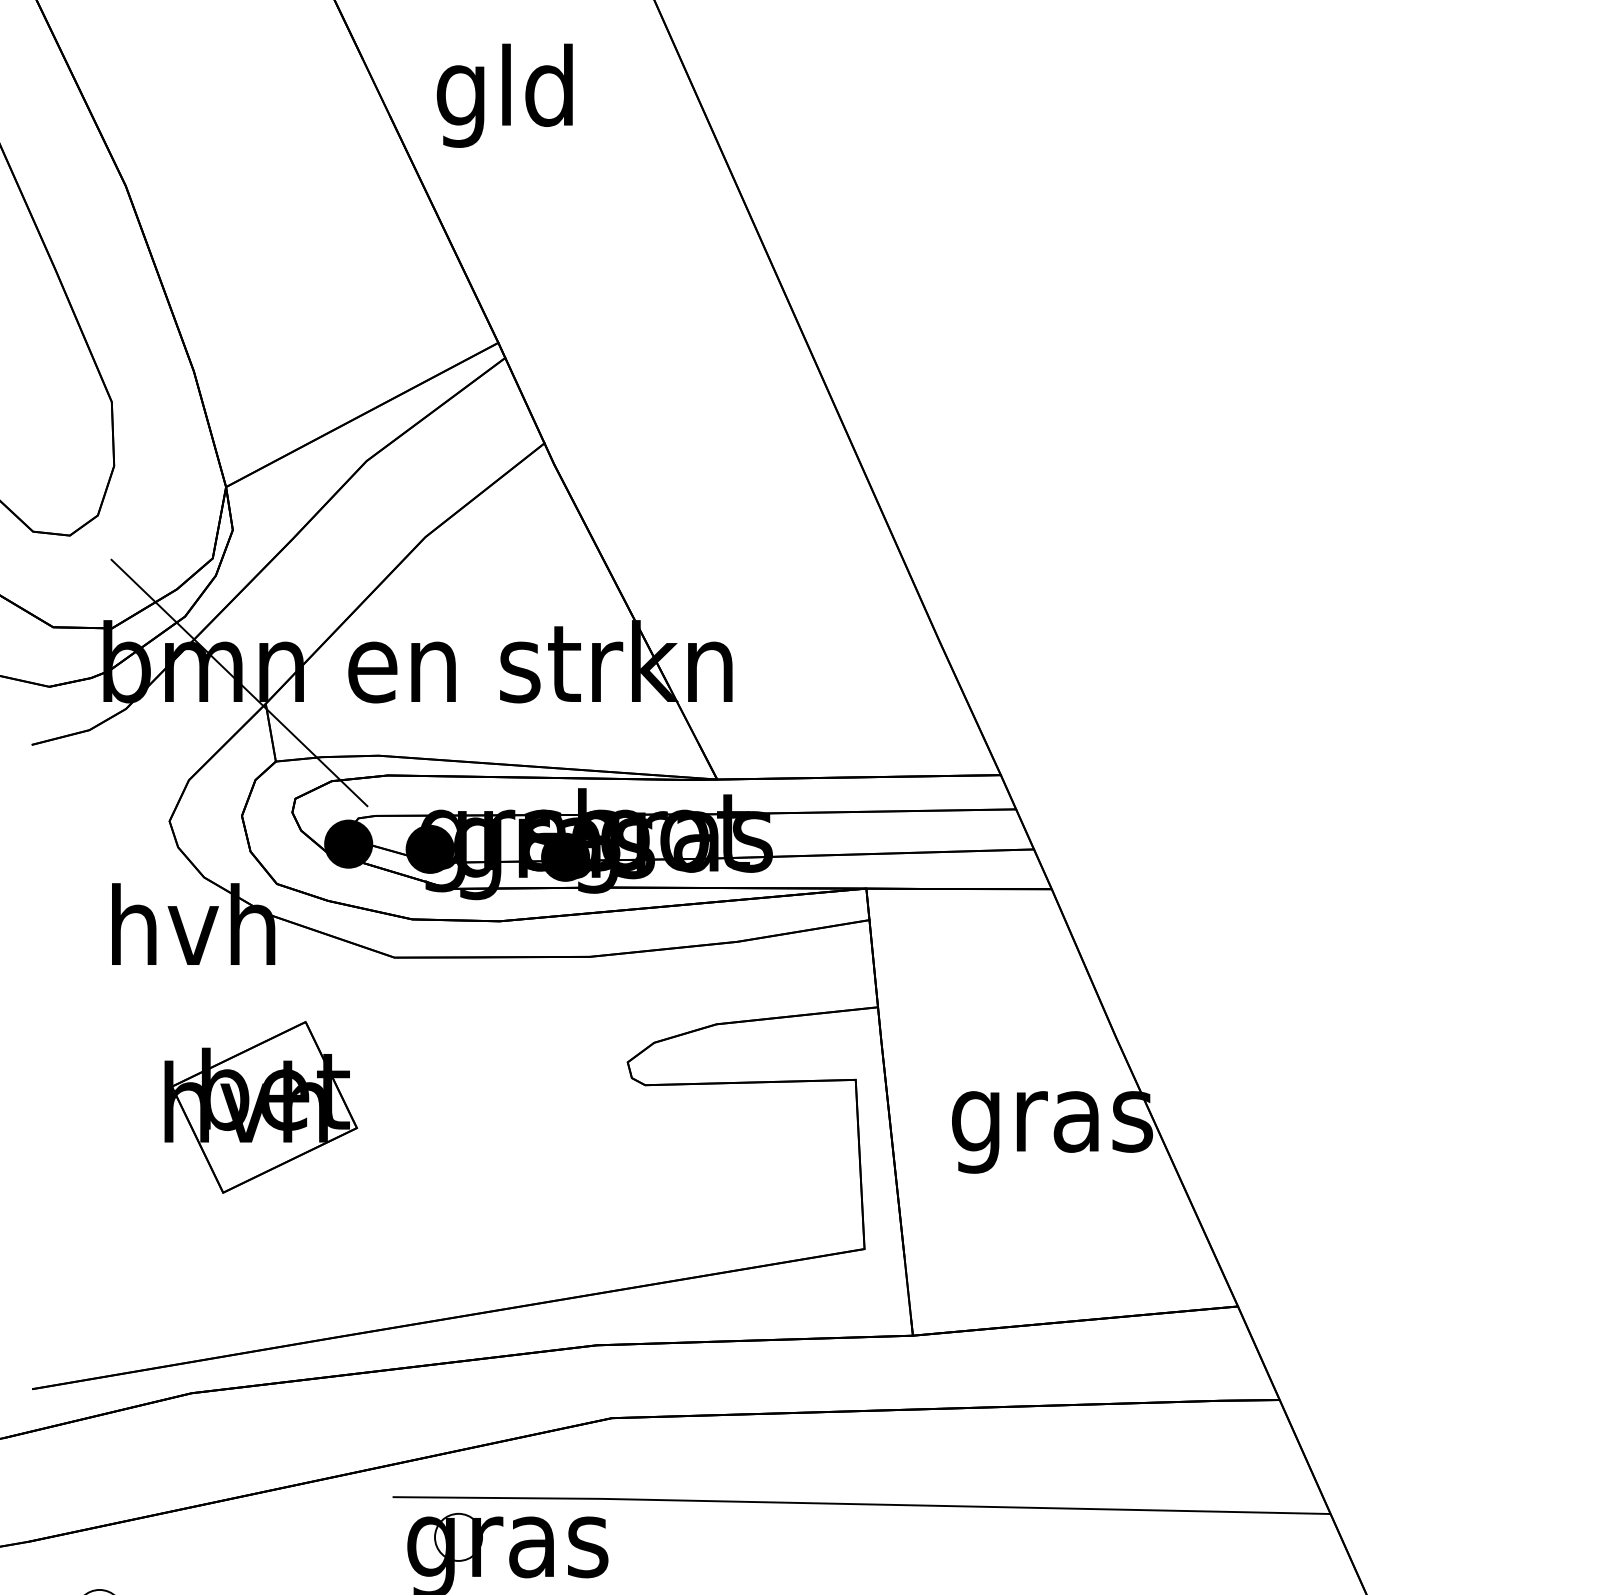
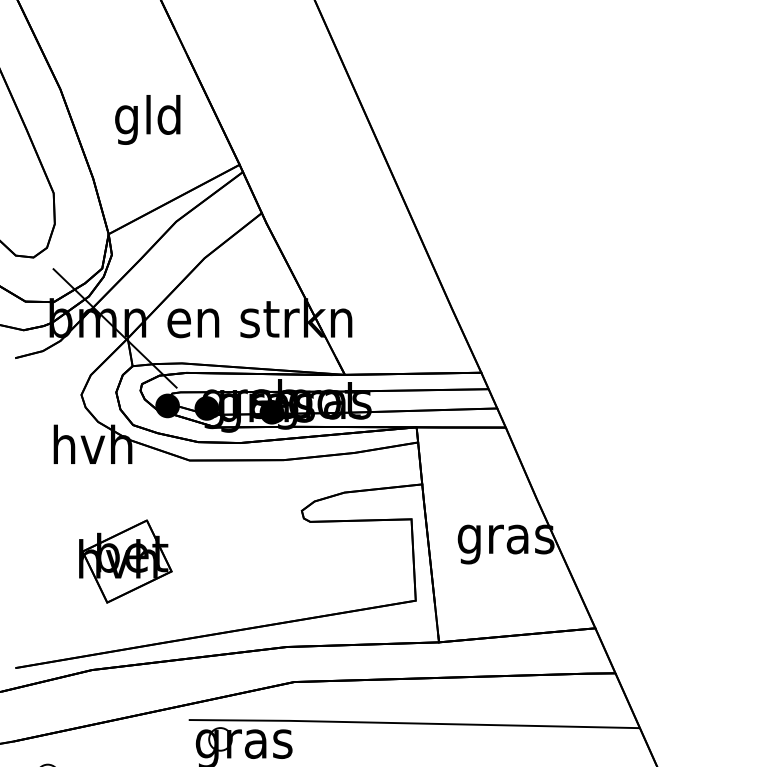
text: (504, 94) -> (147, 119), moved
part: (261, 1107) -> (125, 561), moved

